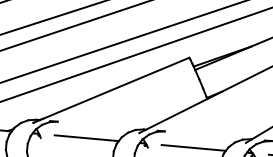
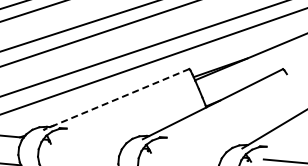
line: (111, 90) -> (116, 99), solid -> dashed
line: (86, 137) -> (93, 143), removed
line: (193, 147) -> (193, 152), removed

